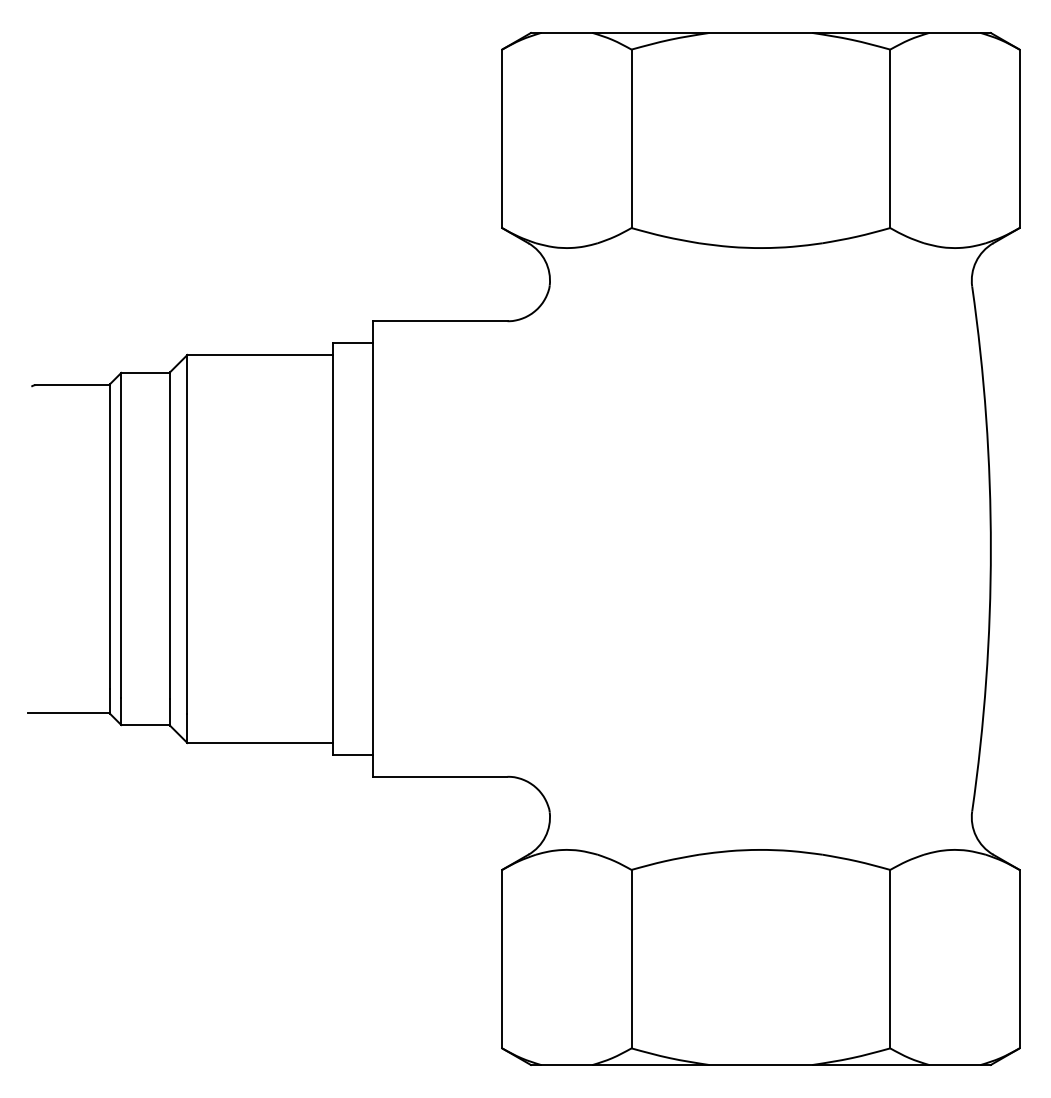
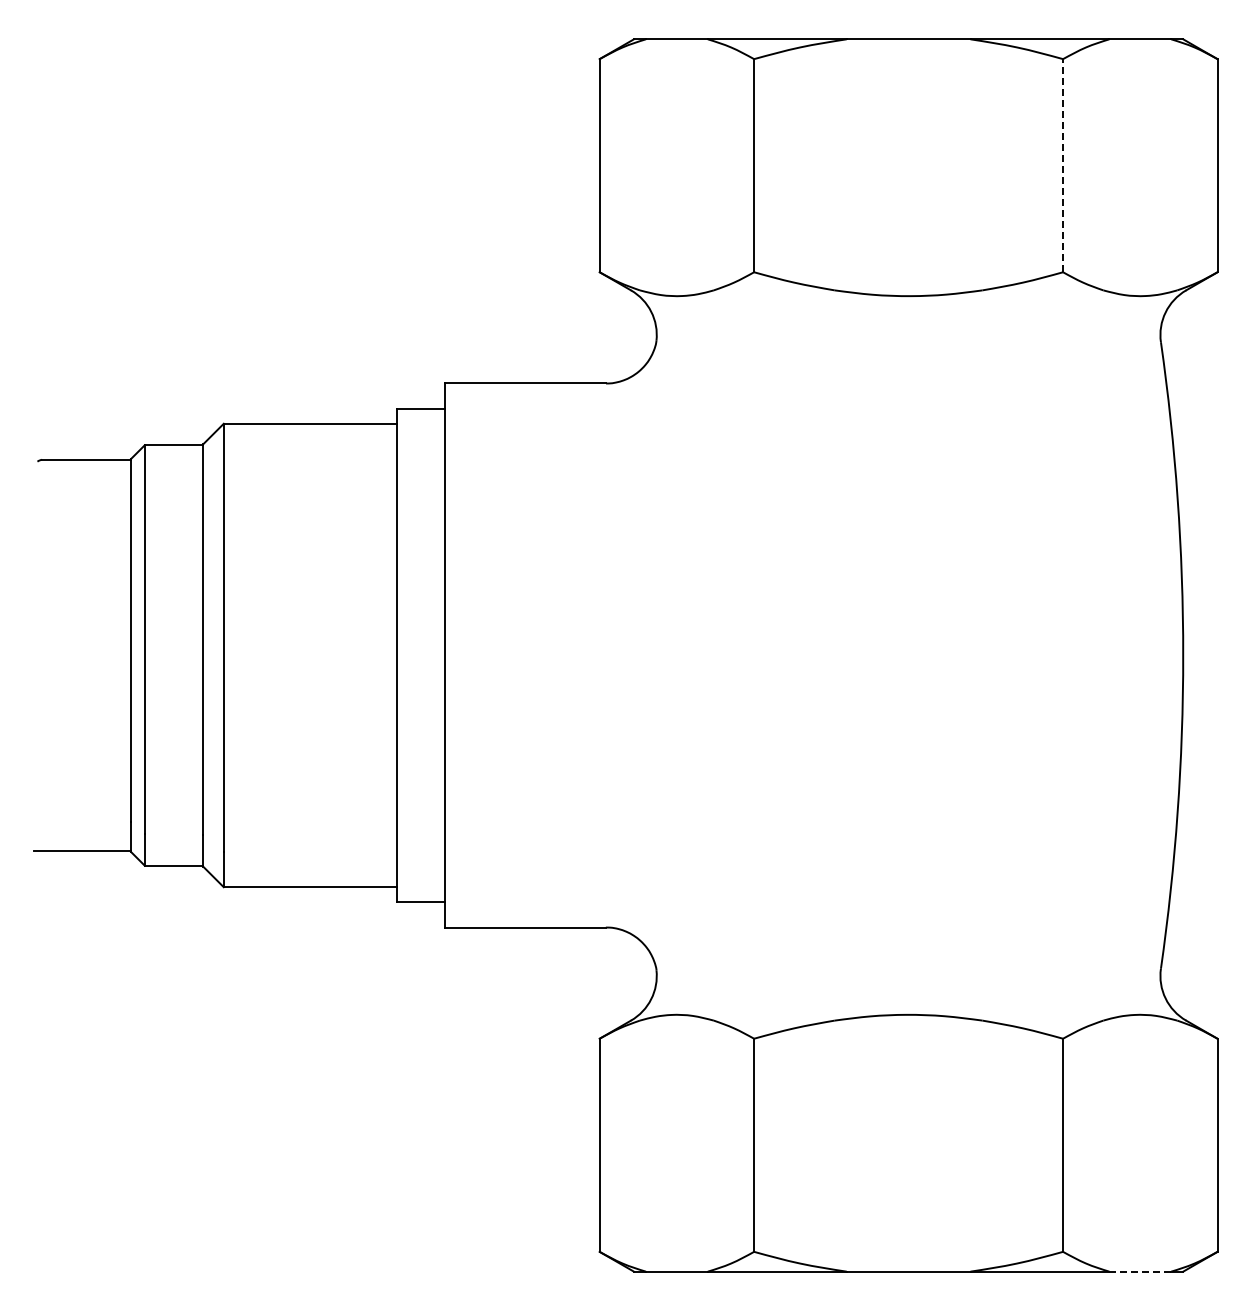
line: (890, 138) -> (1063, 165), solid -> dashed
line: (955, 1064) -> (1140, 1271), solid -> dashed

